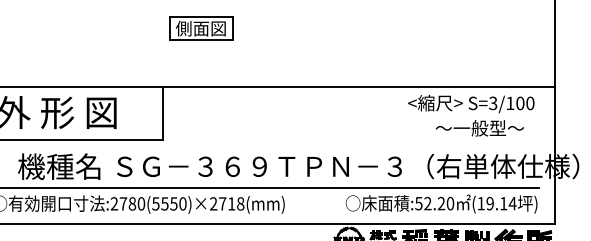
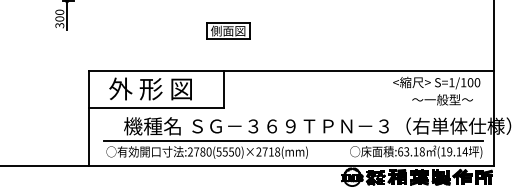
part: (201, 27) -> (228, 30), moved
text: (492, 103) -> (451, 82), S=3/100 -> S=1/100
text: (434, 203) -> (411, 151), :52.20 -> :63.18

